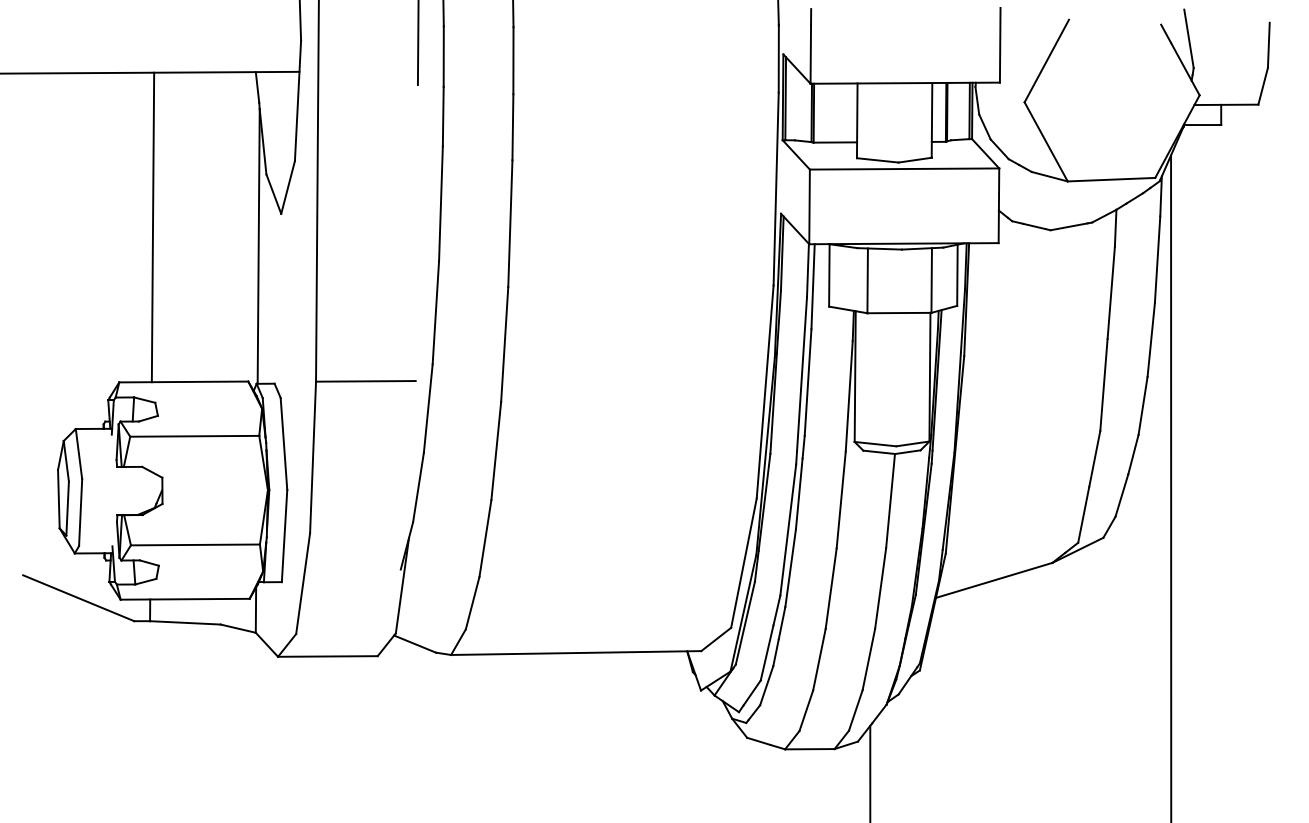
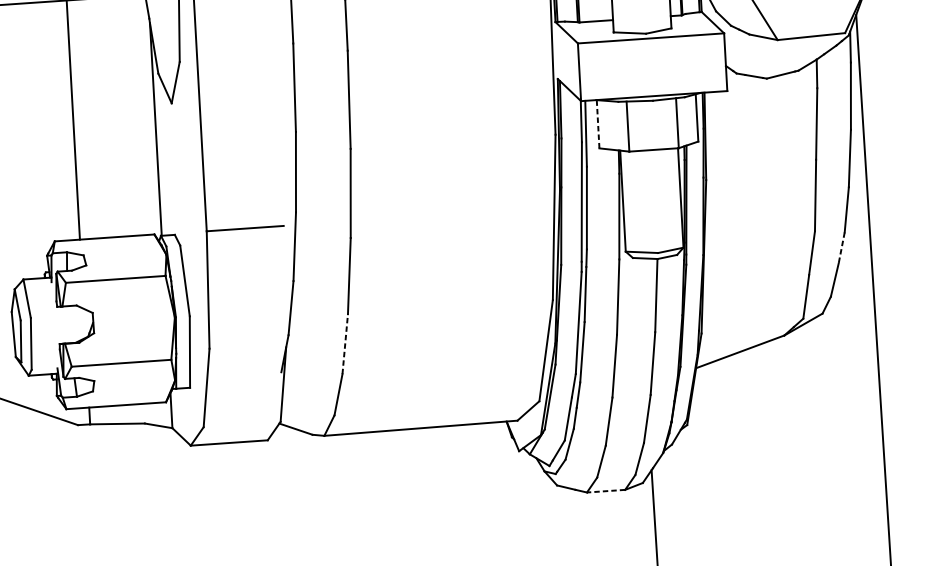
line: (829, 274) -> (598, 123), solid -> dashed
line: (1133, 455) -> (841, 248), solid -> dashed
line: (485, 538) -> (345, 344), solid -> dashed
line: (809, 749) -> (605, 491), solid -> dashed

